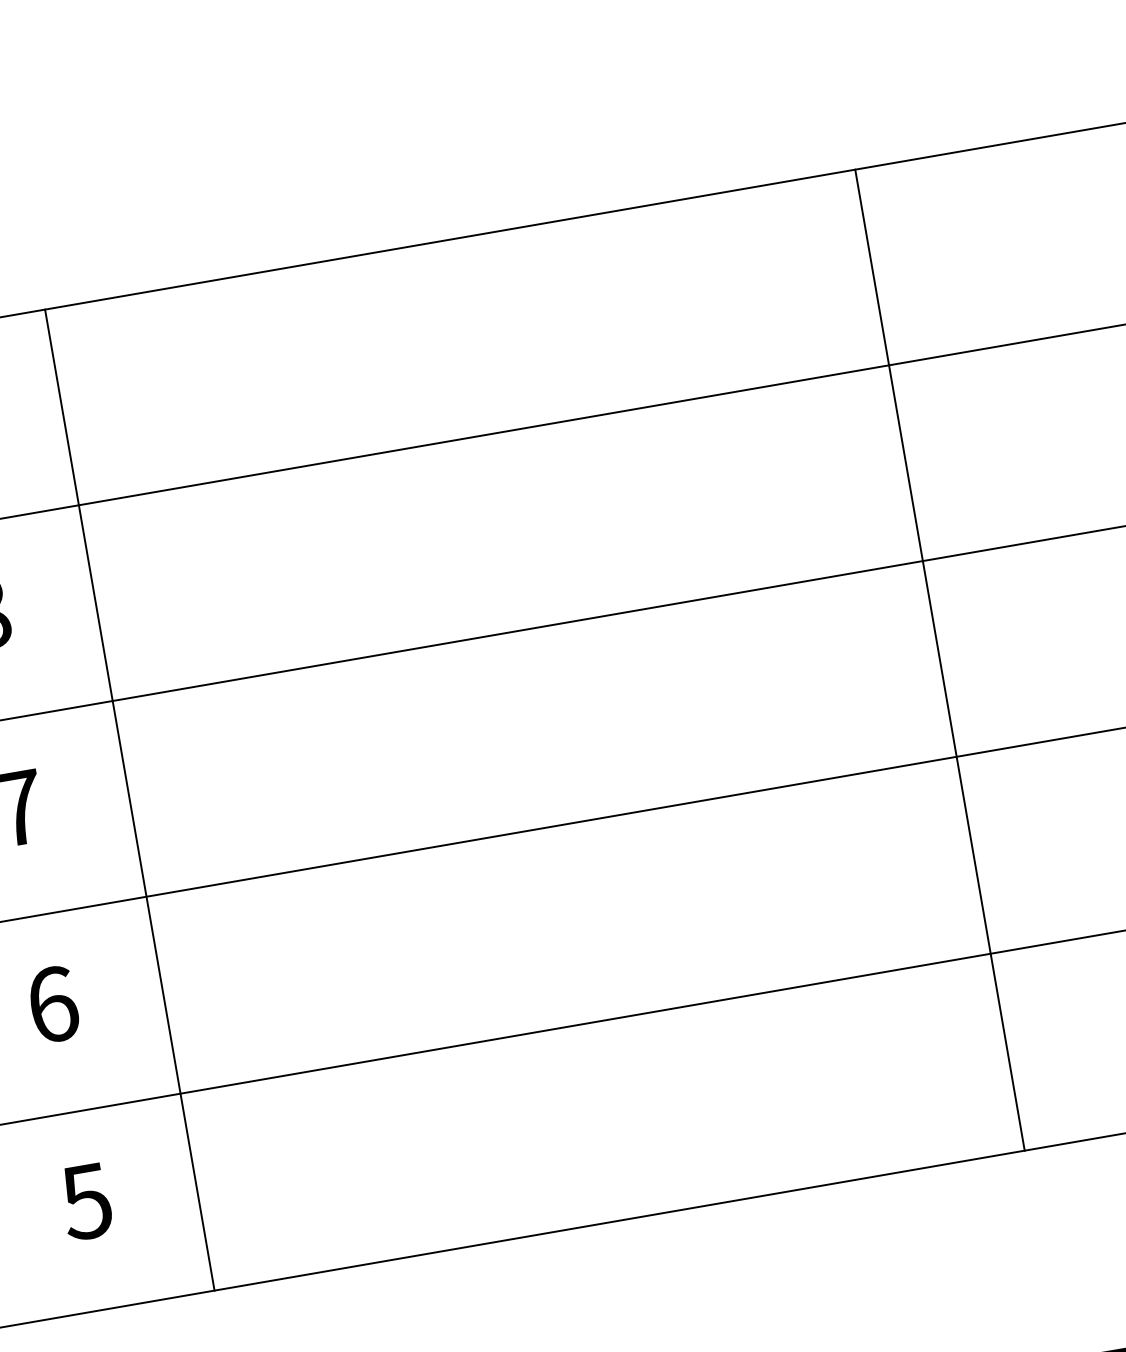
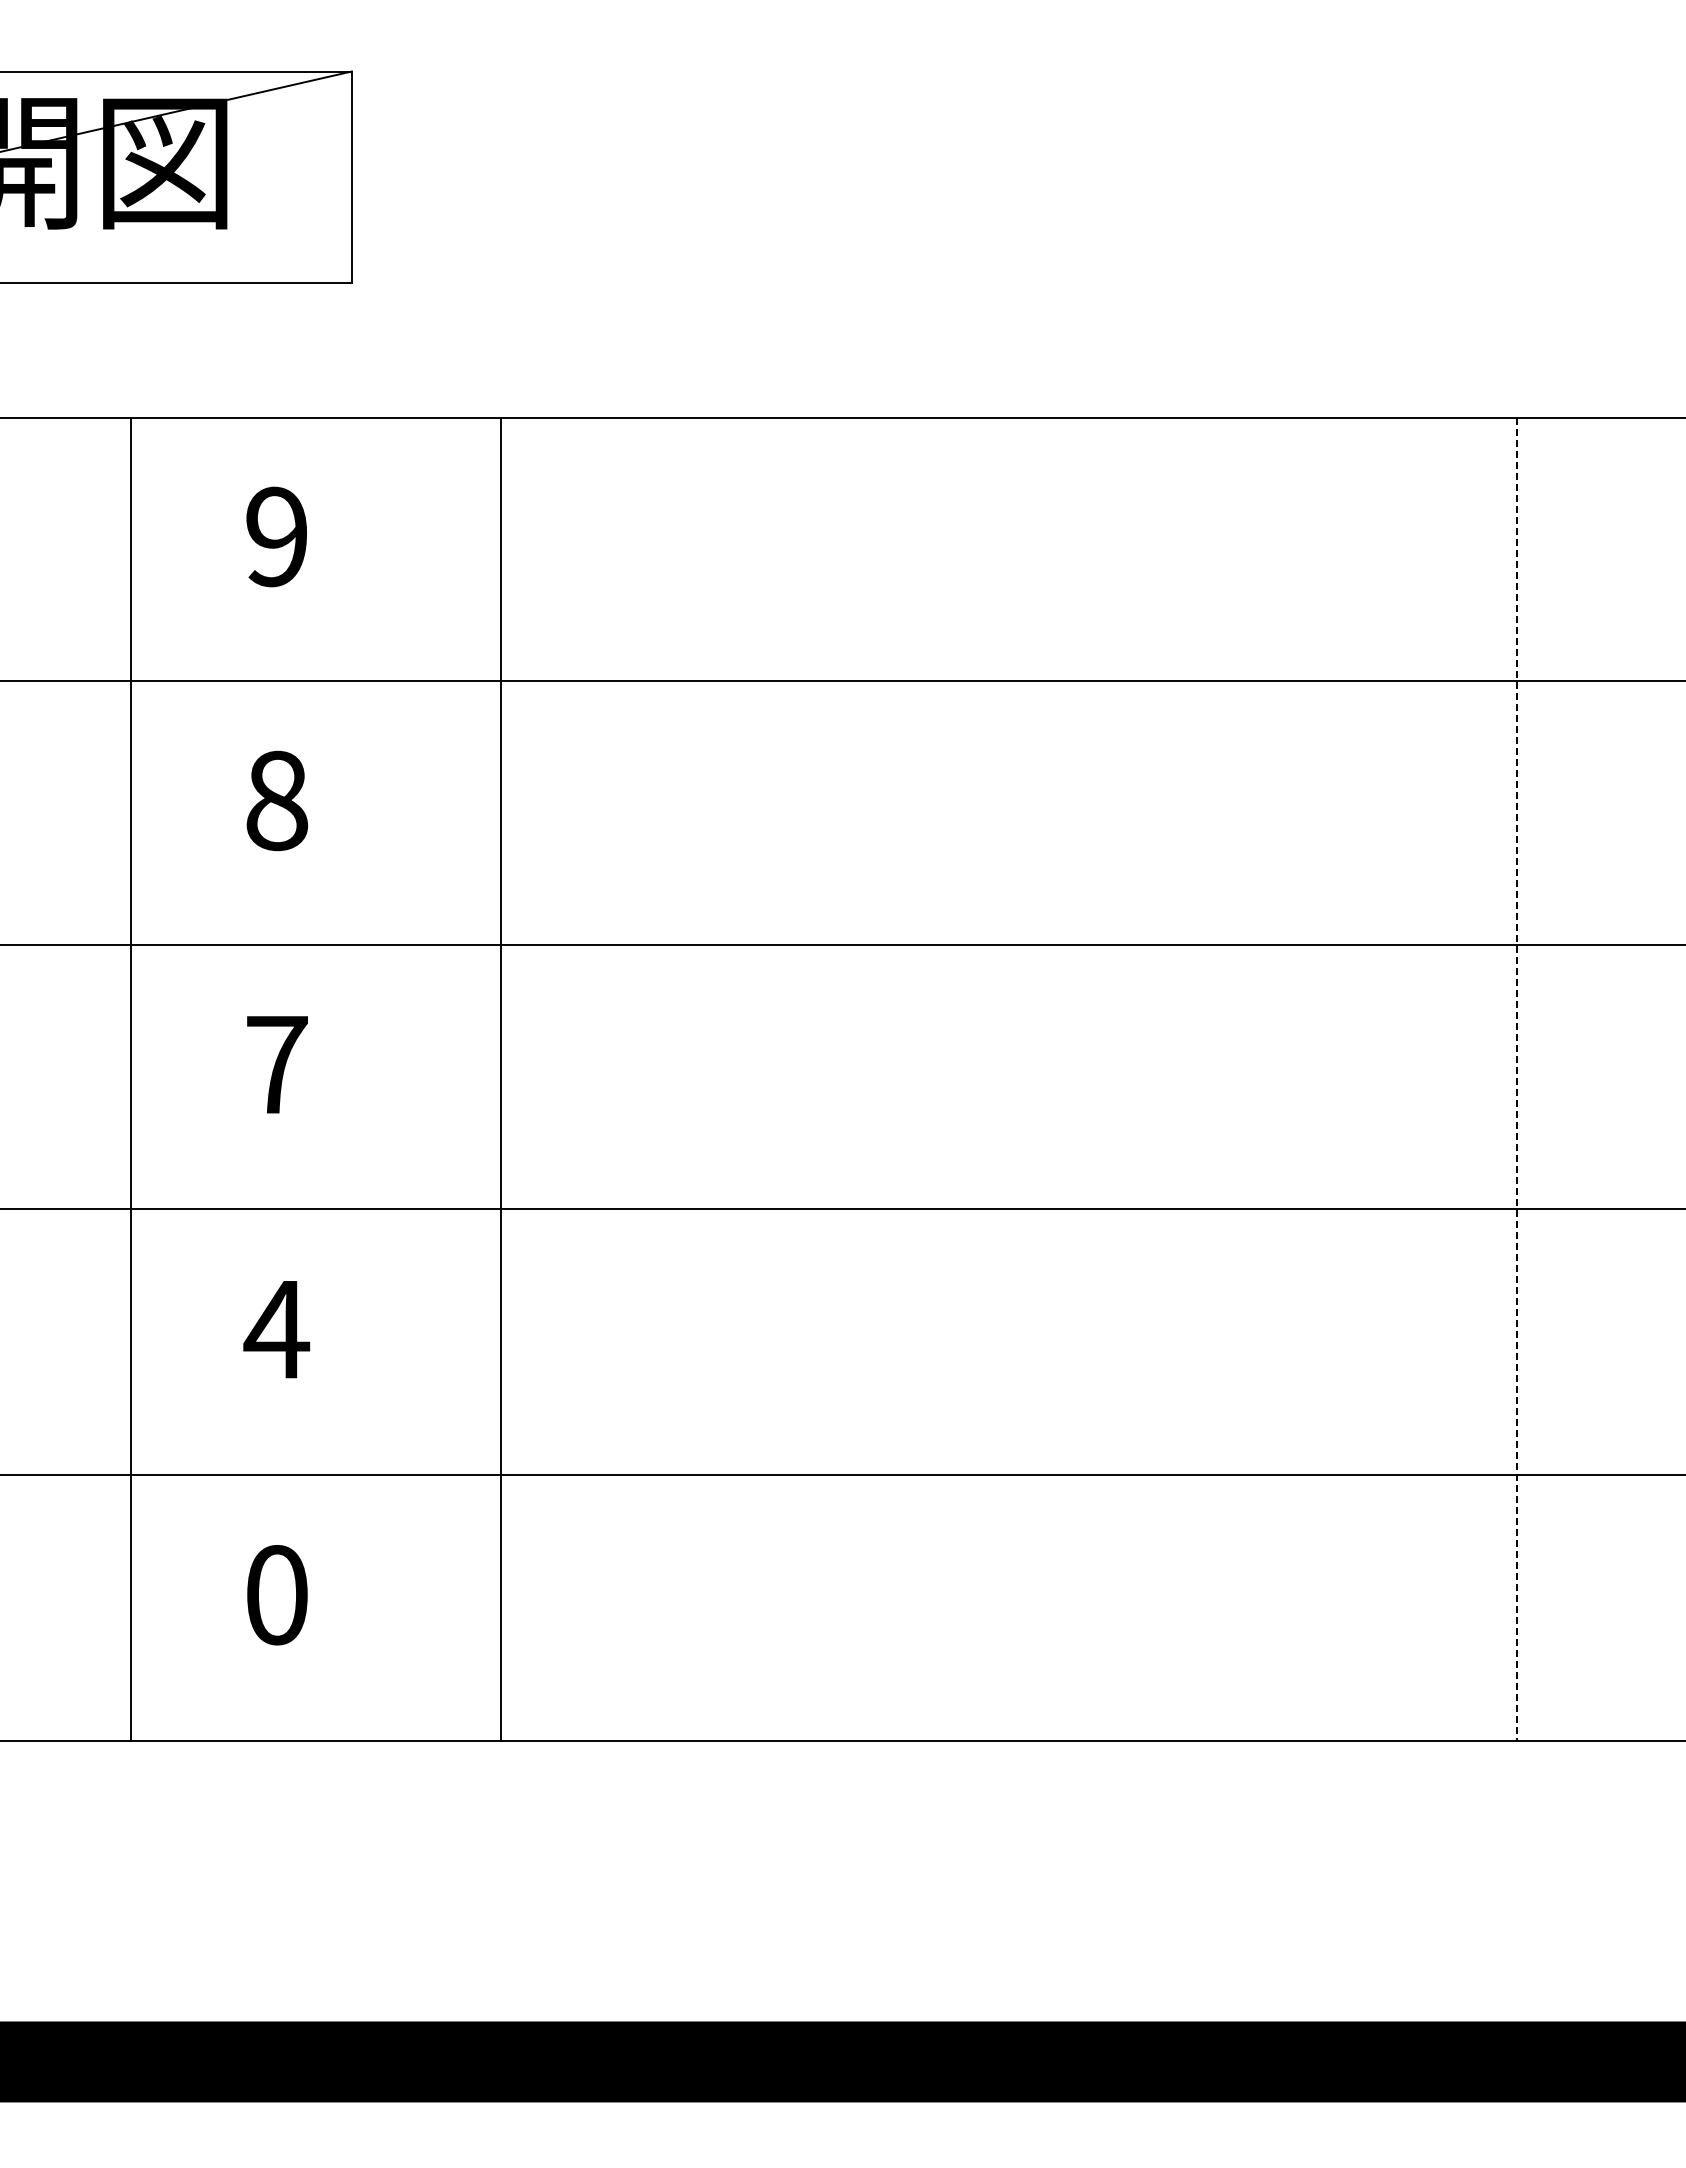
line: (940, 660) -> (1516, 1079), solid -> dashed
line: (129, 799) -> (500, 1078), moved
text: (52, 1004) -> (276, 1329), 6 -> 4
text: (85, 1202) -> (275, 1595), 5 -> 0

